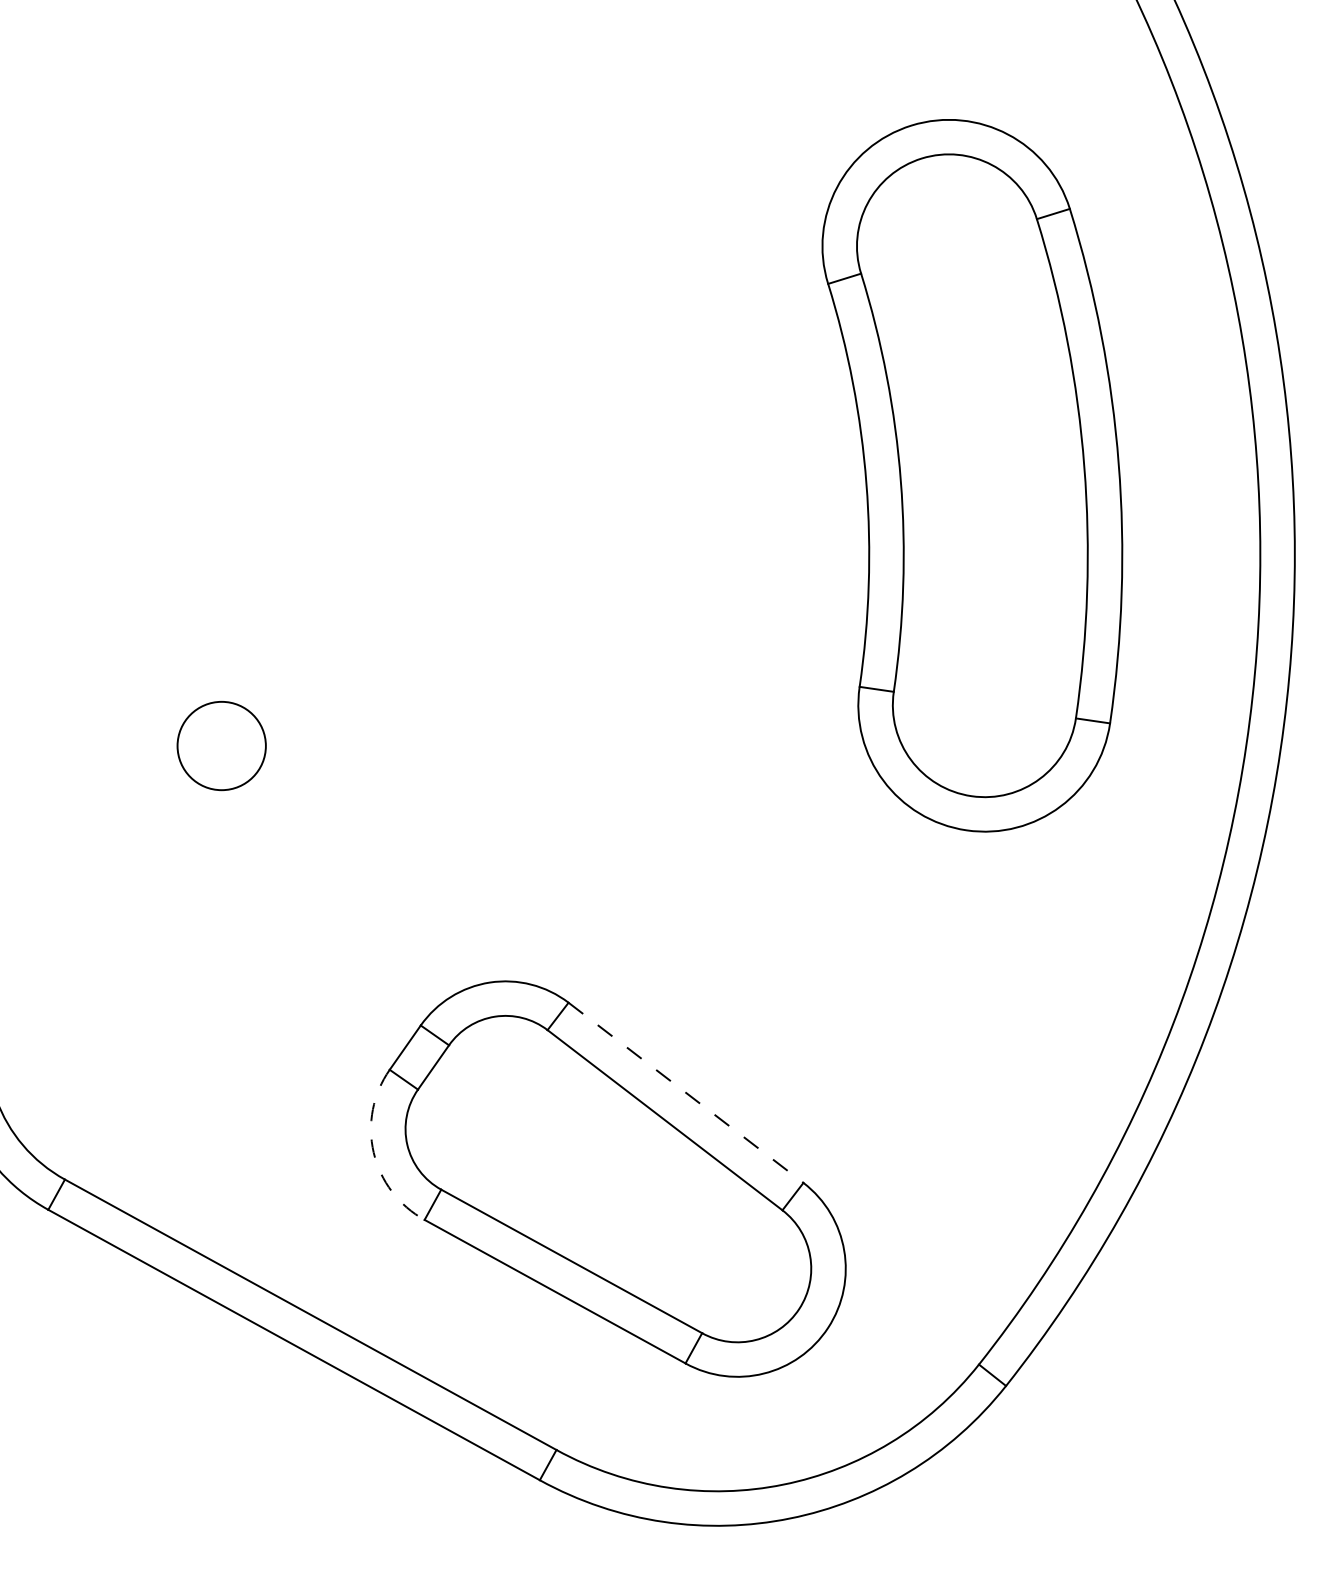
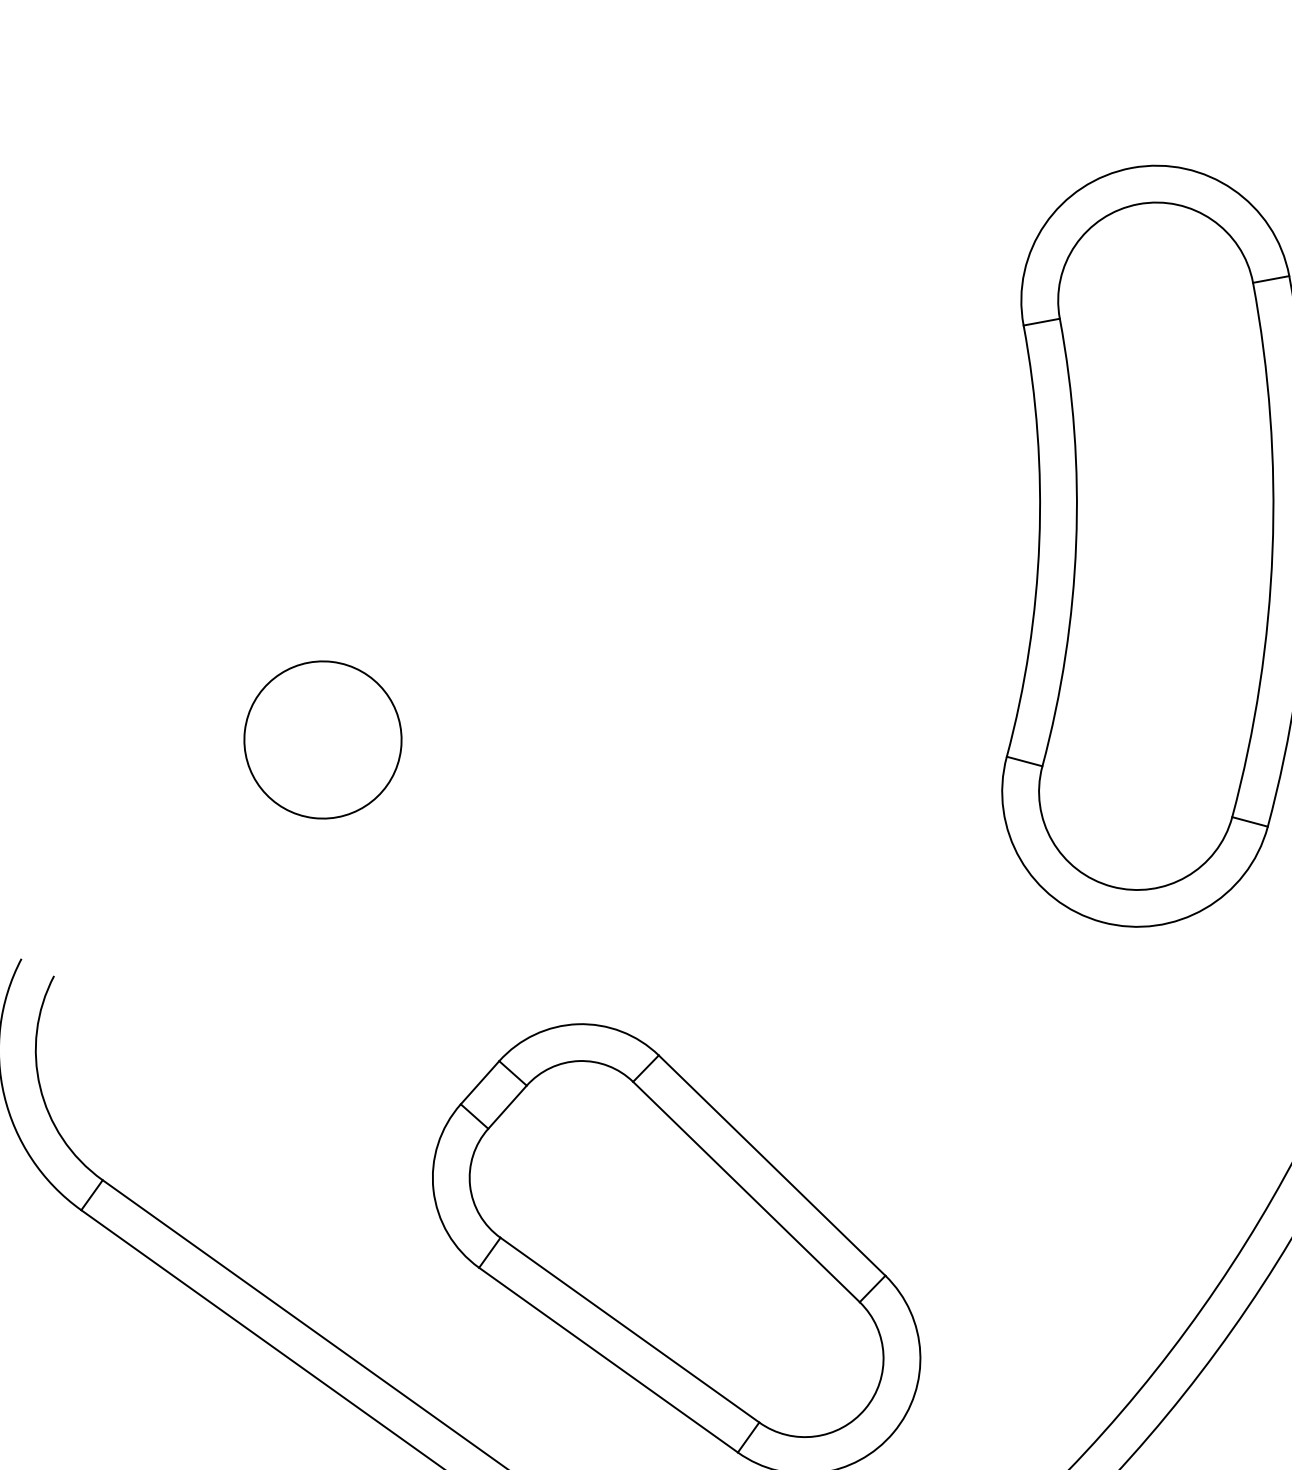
circle: (221, 745) -> (322, 739), size x1.67
line: (686, 1093) -> (772, 1166), dashed -> solid
arc: (373, 1152) -> (433, 1189), dashed -> solid

